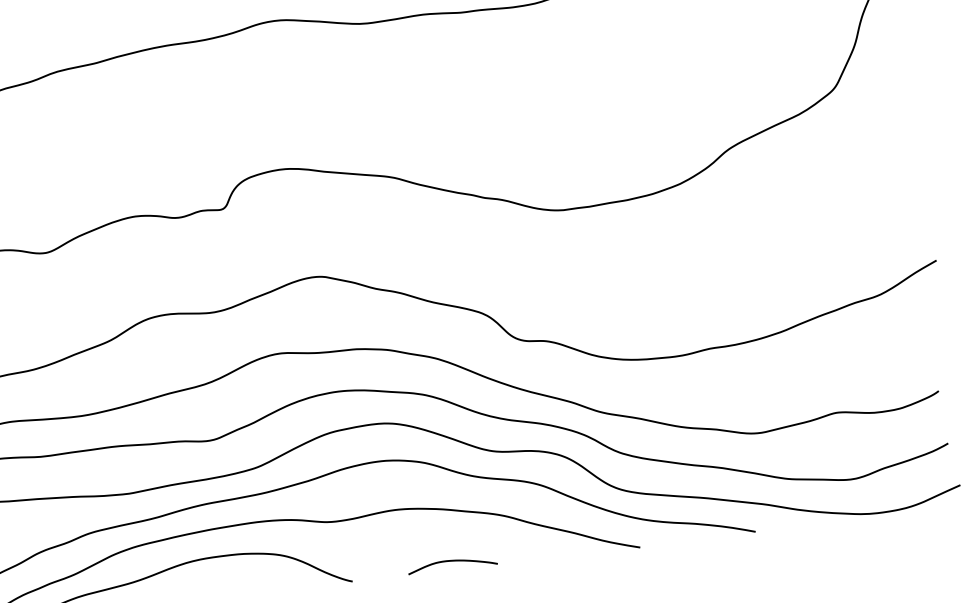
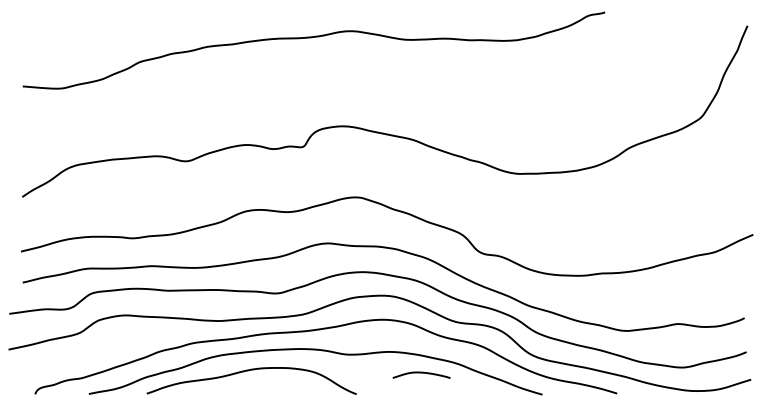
curve: (452, 562) -> (421, 373), moved

